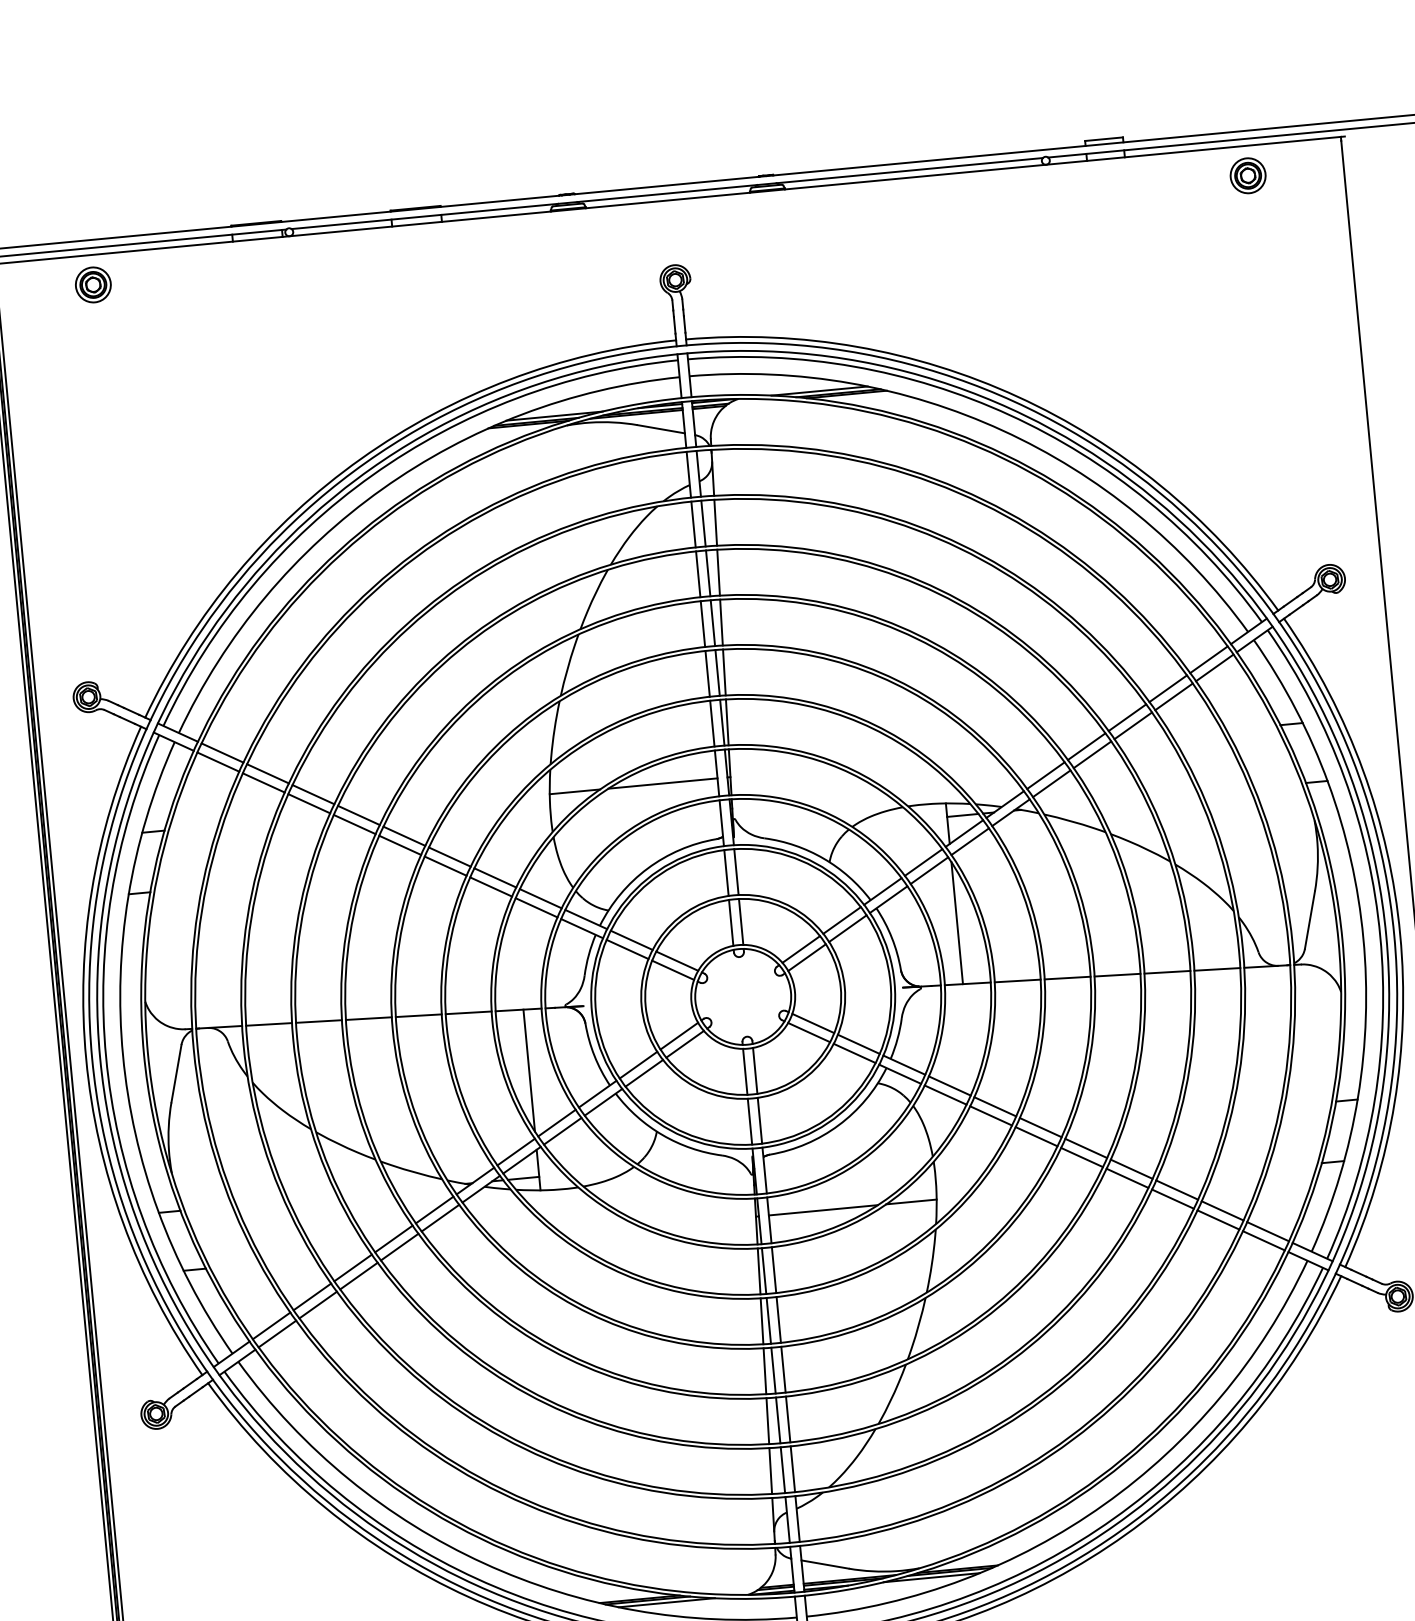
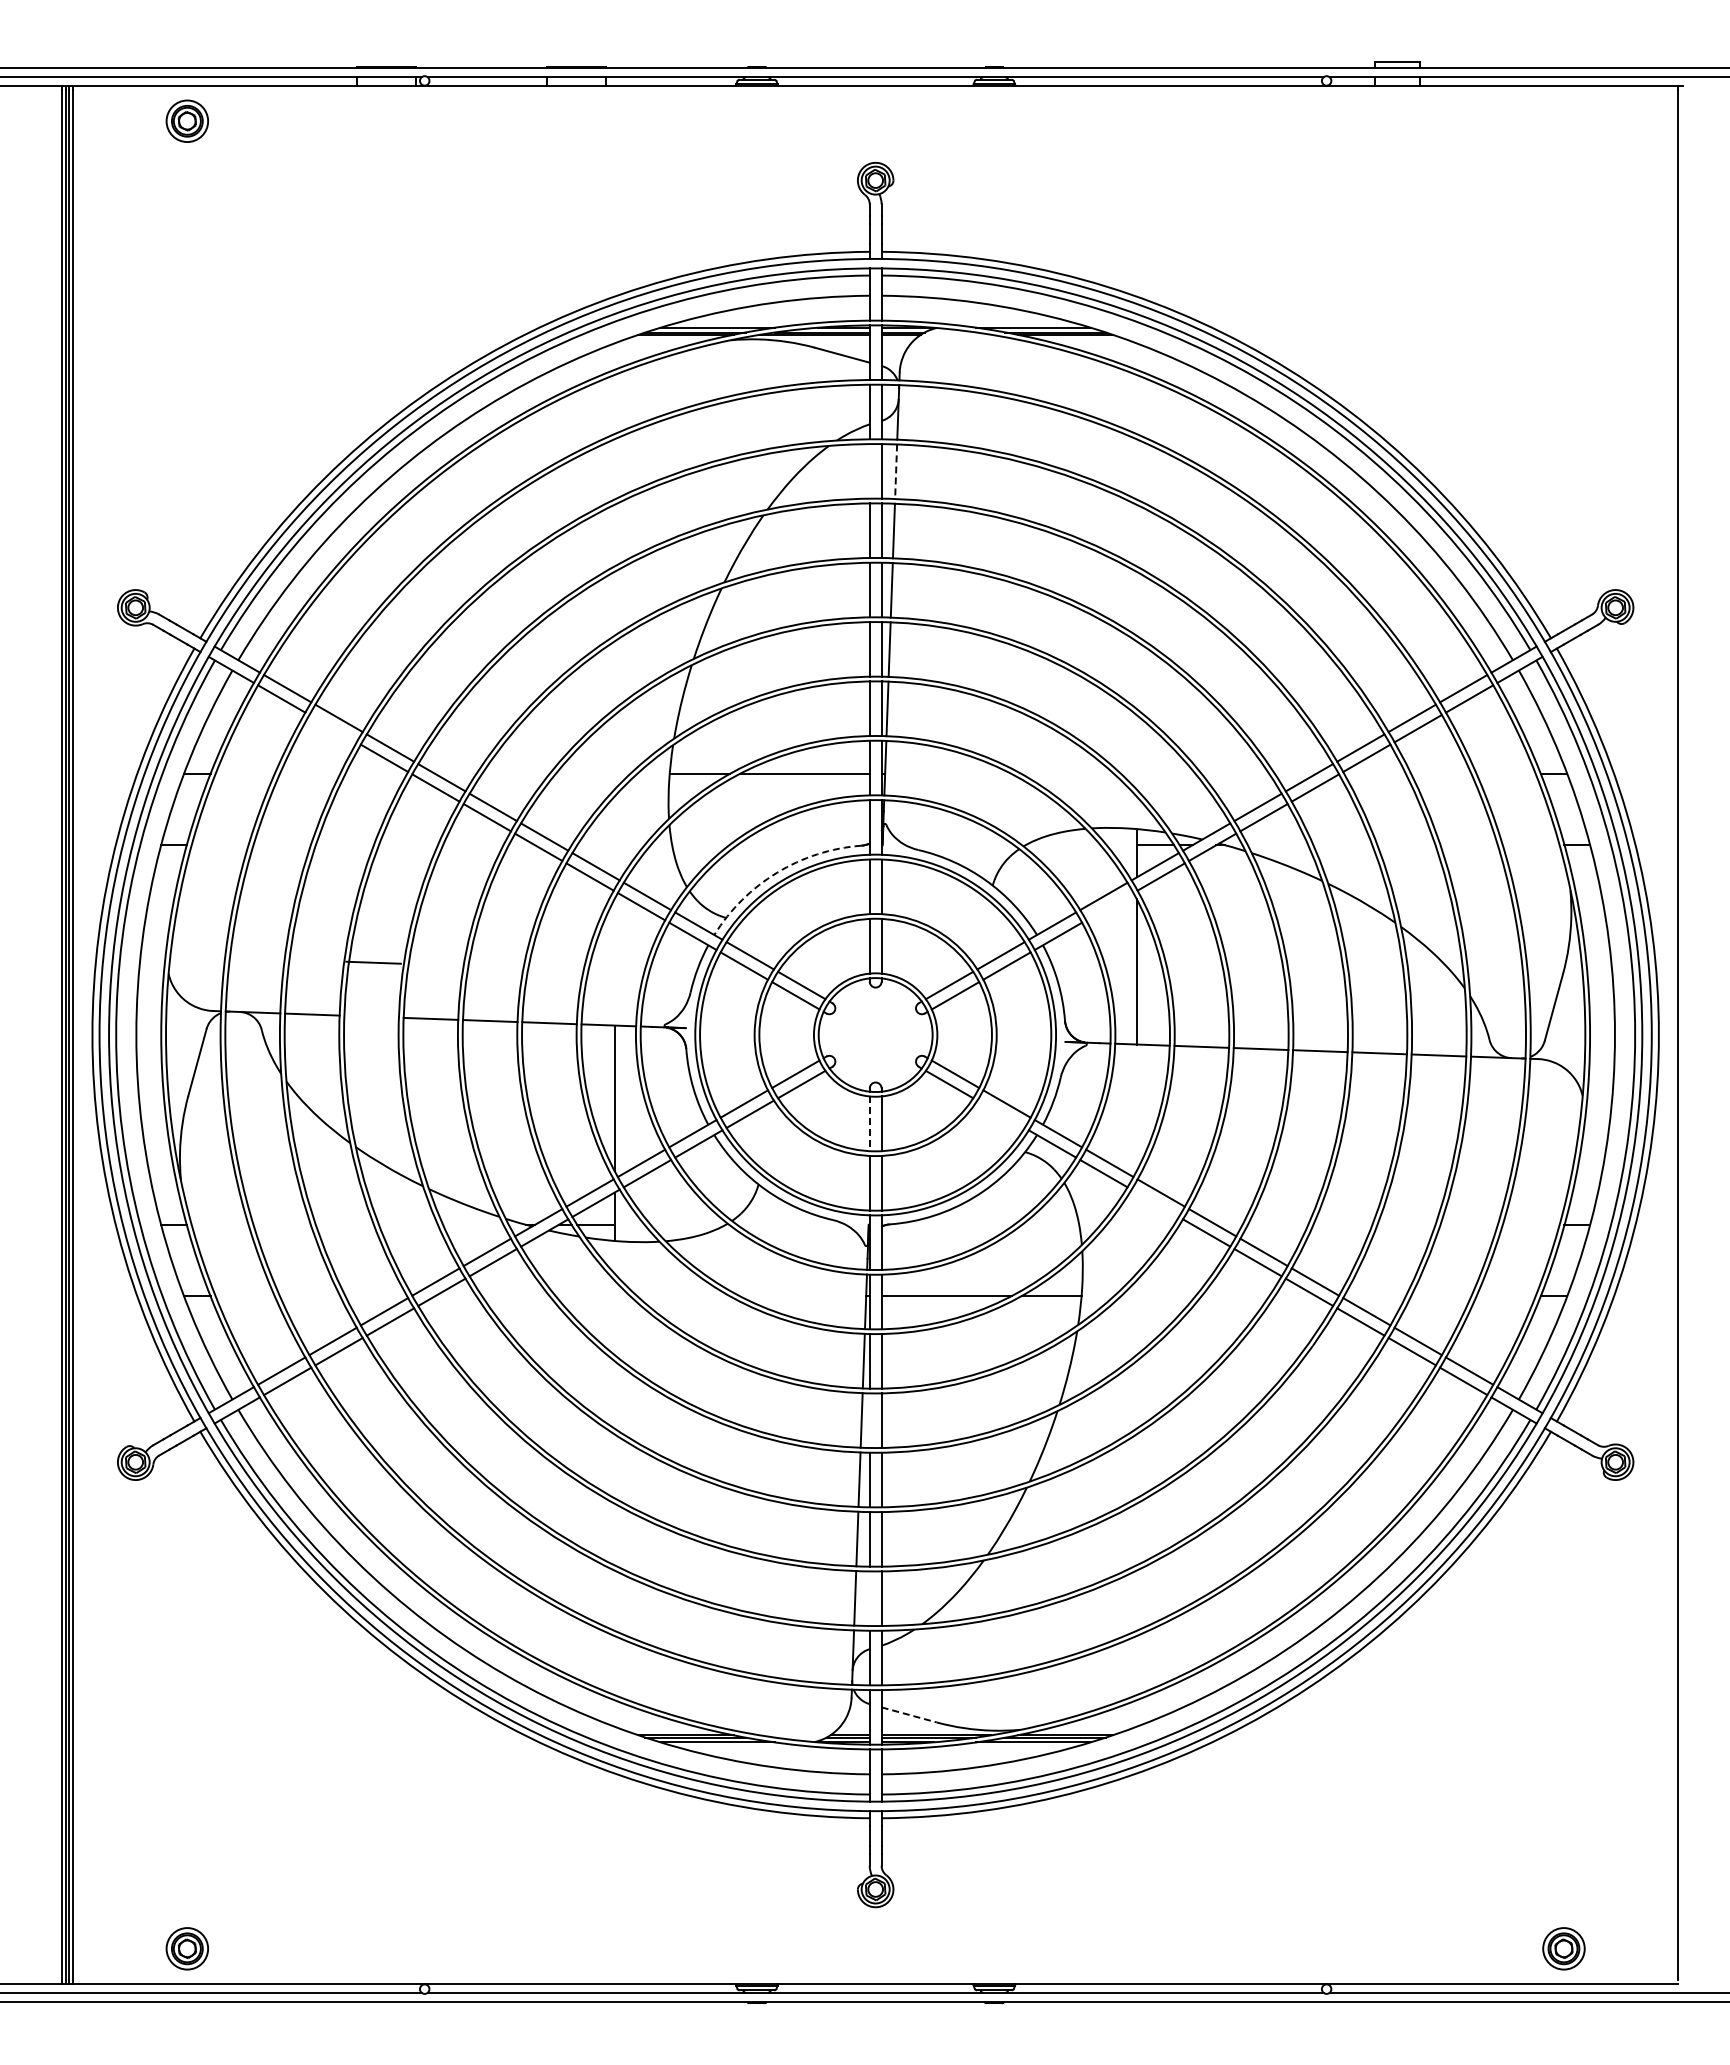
part: (1247, 175) -> (1563, 120), removed
line: (716, 523) -> (896, 472), solid -> dashed
line: (693, 524) -> (869, 471), removed
line: (263, 782) -> (332, 728), removed
arc: (647, 868) -> (777, 872), solid -> dashed
line: (929, 870) -> (1109, 906), removed
line: (318, 1021) -> (373, 962), moved
line: (854, 1052) -> (1000, 1113), removed
line: (745, 1072) -> (869, 1124), solid -> dashed
line: (990, 1115) -> (1154, 1202), removed
line: (768, 1320) -> (869, 1420), removed
line: (782, 1470) -> (869, 1598), removed
line: (825, 1565) -> (909, 1715), solid -> dashed

